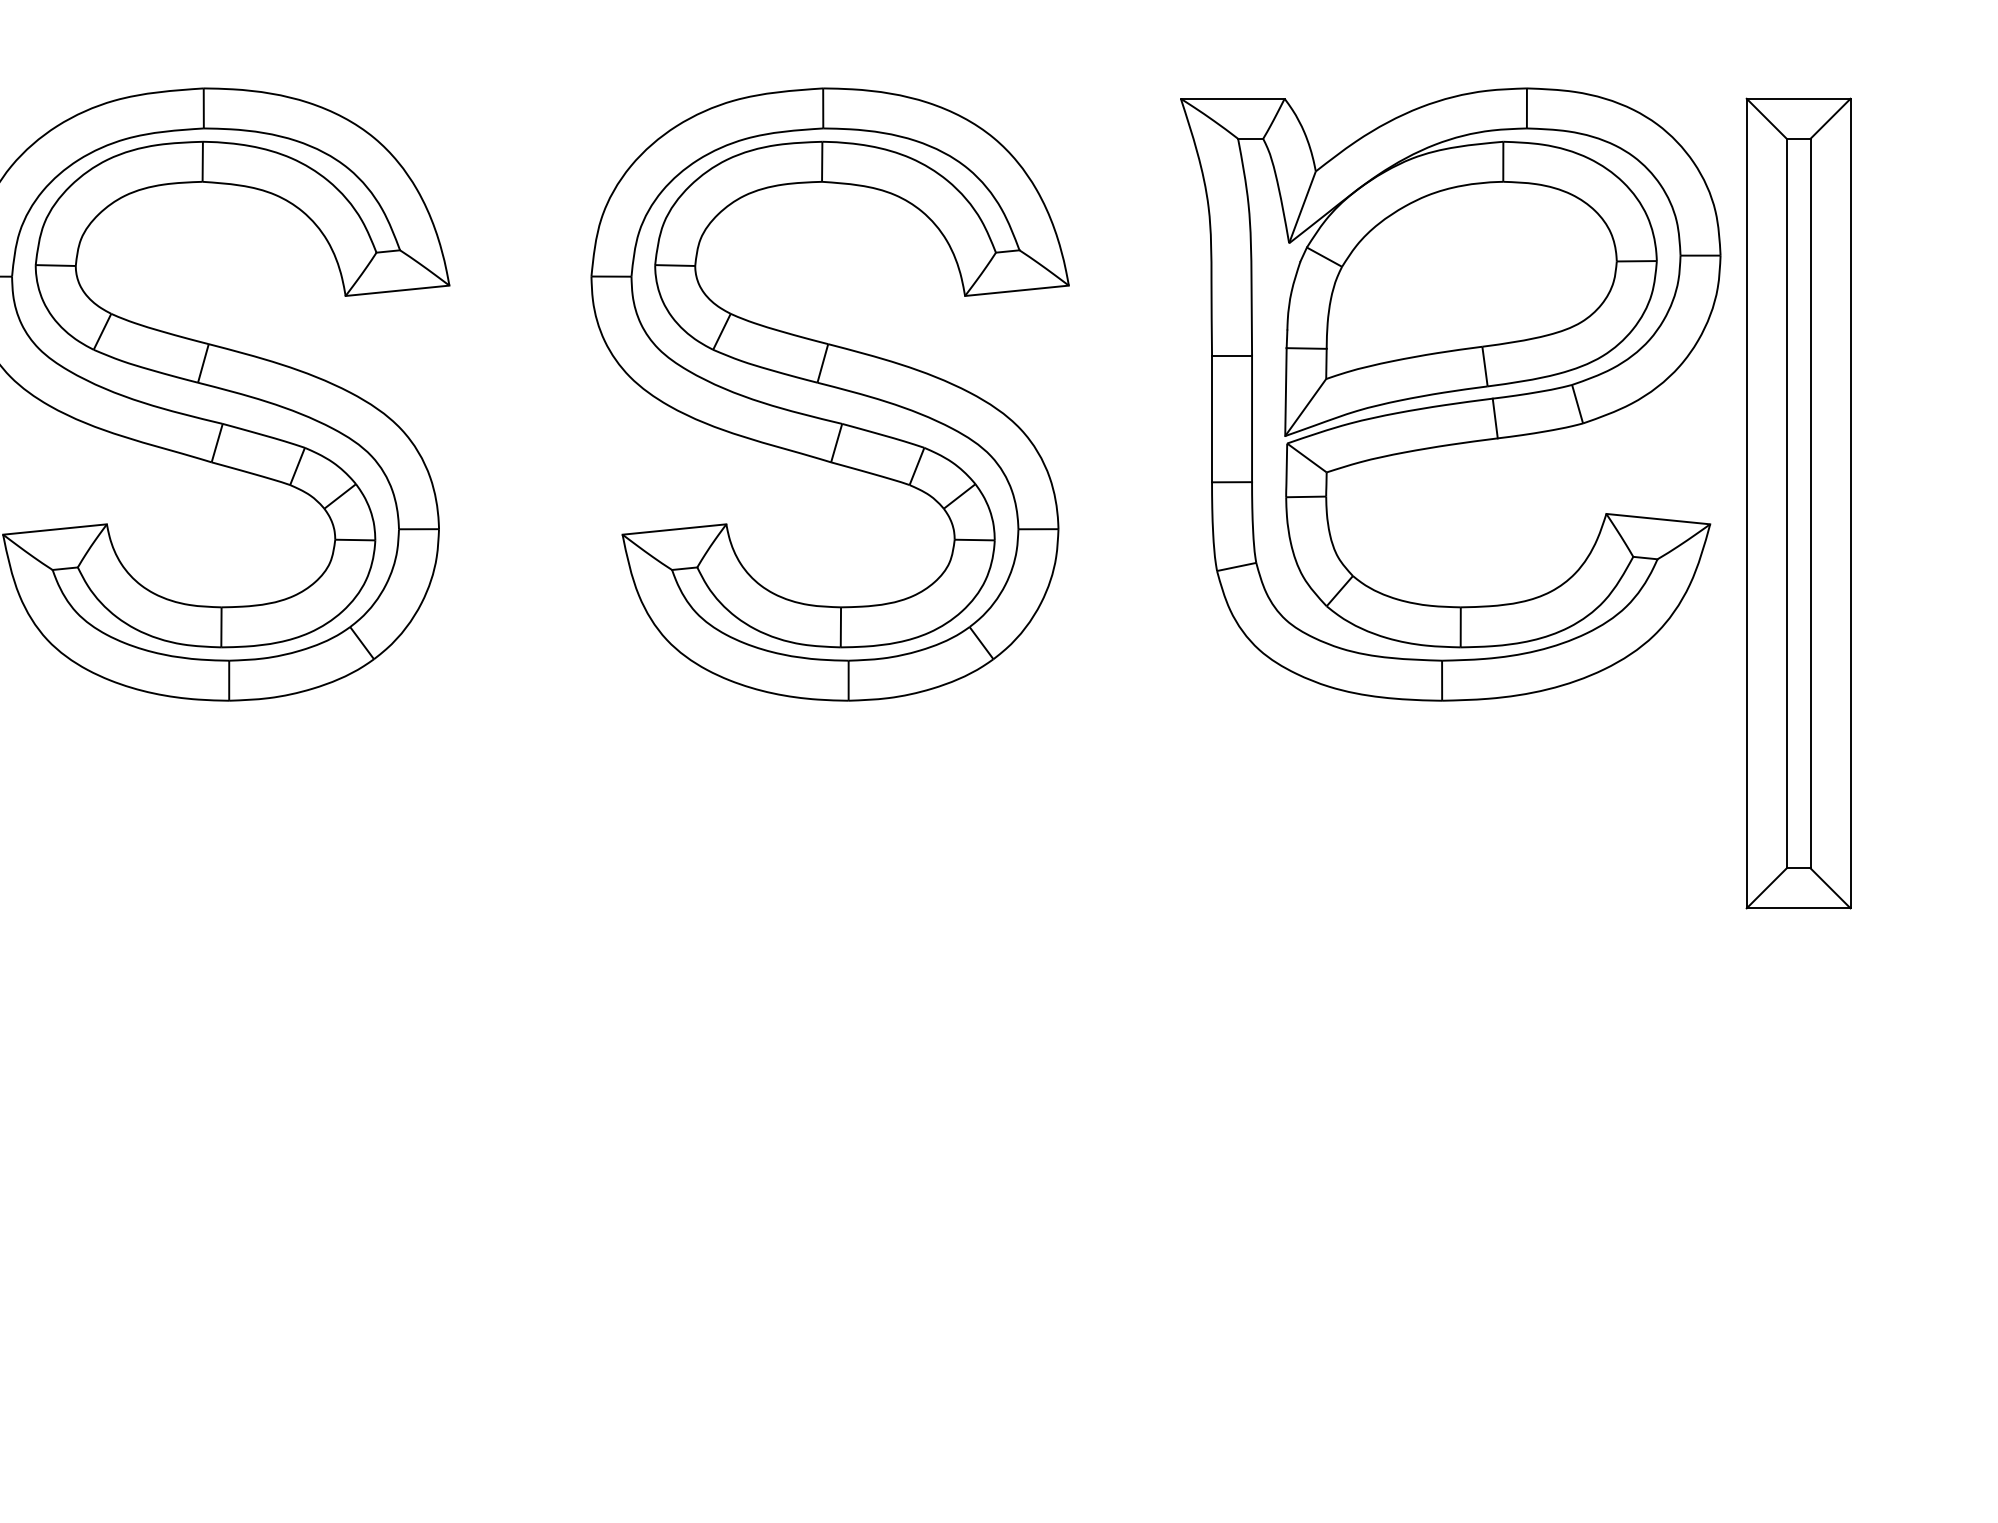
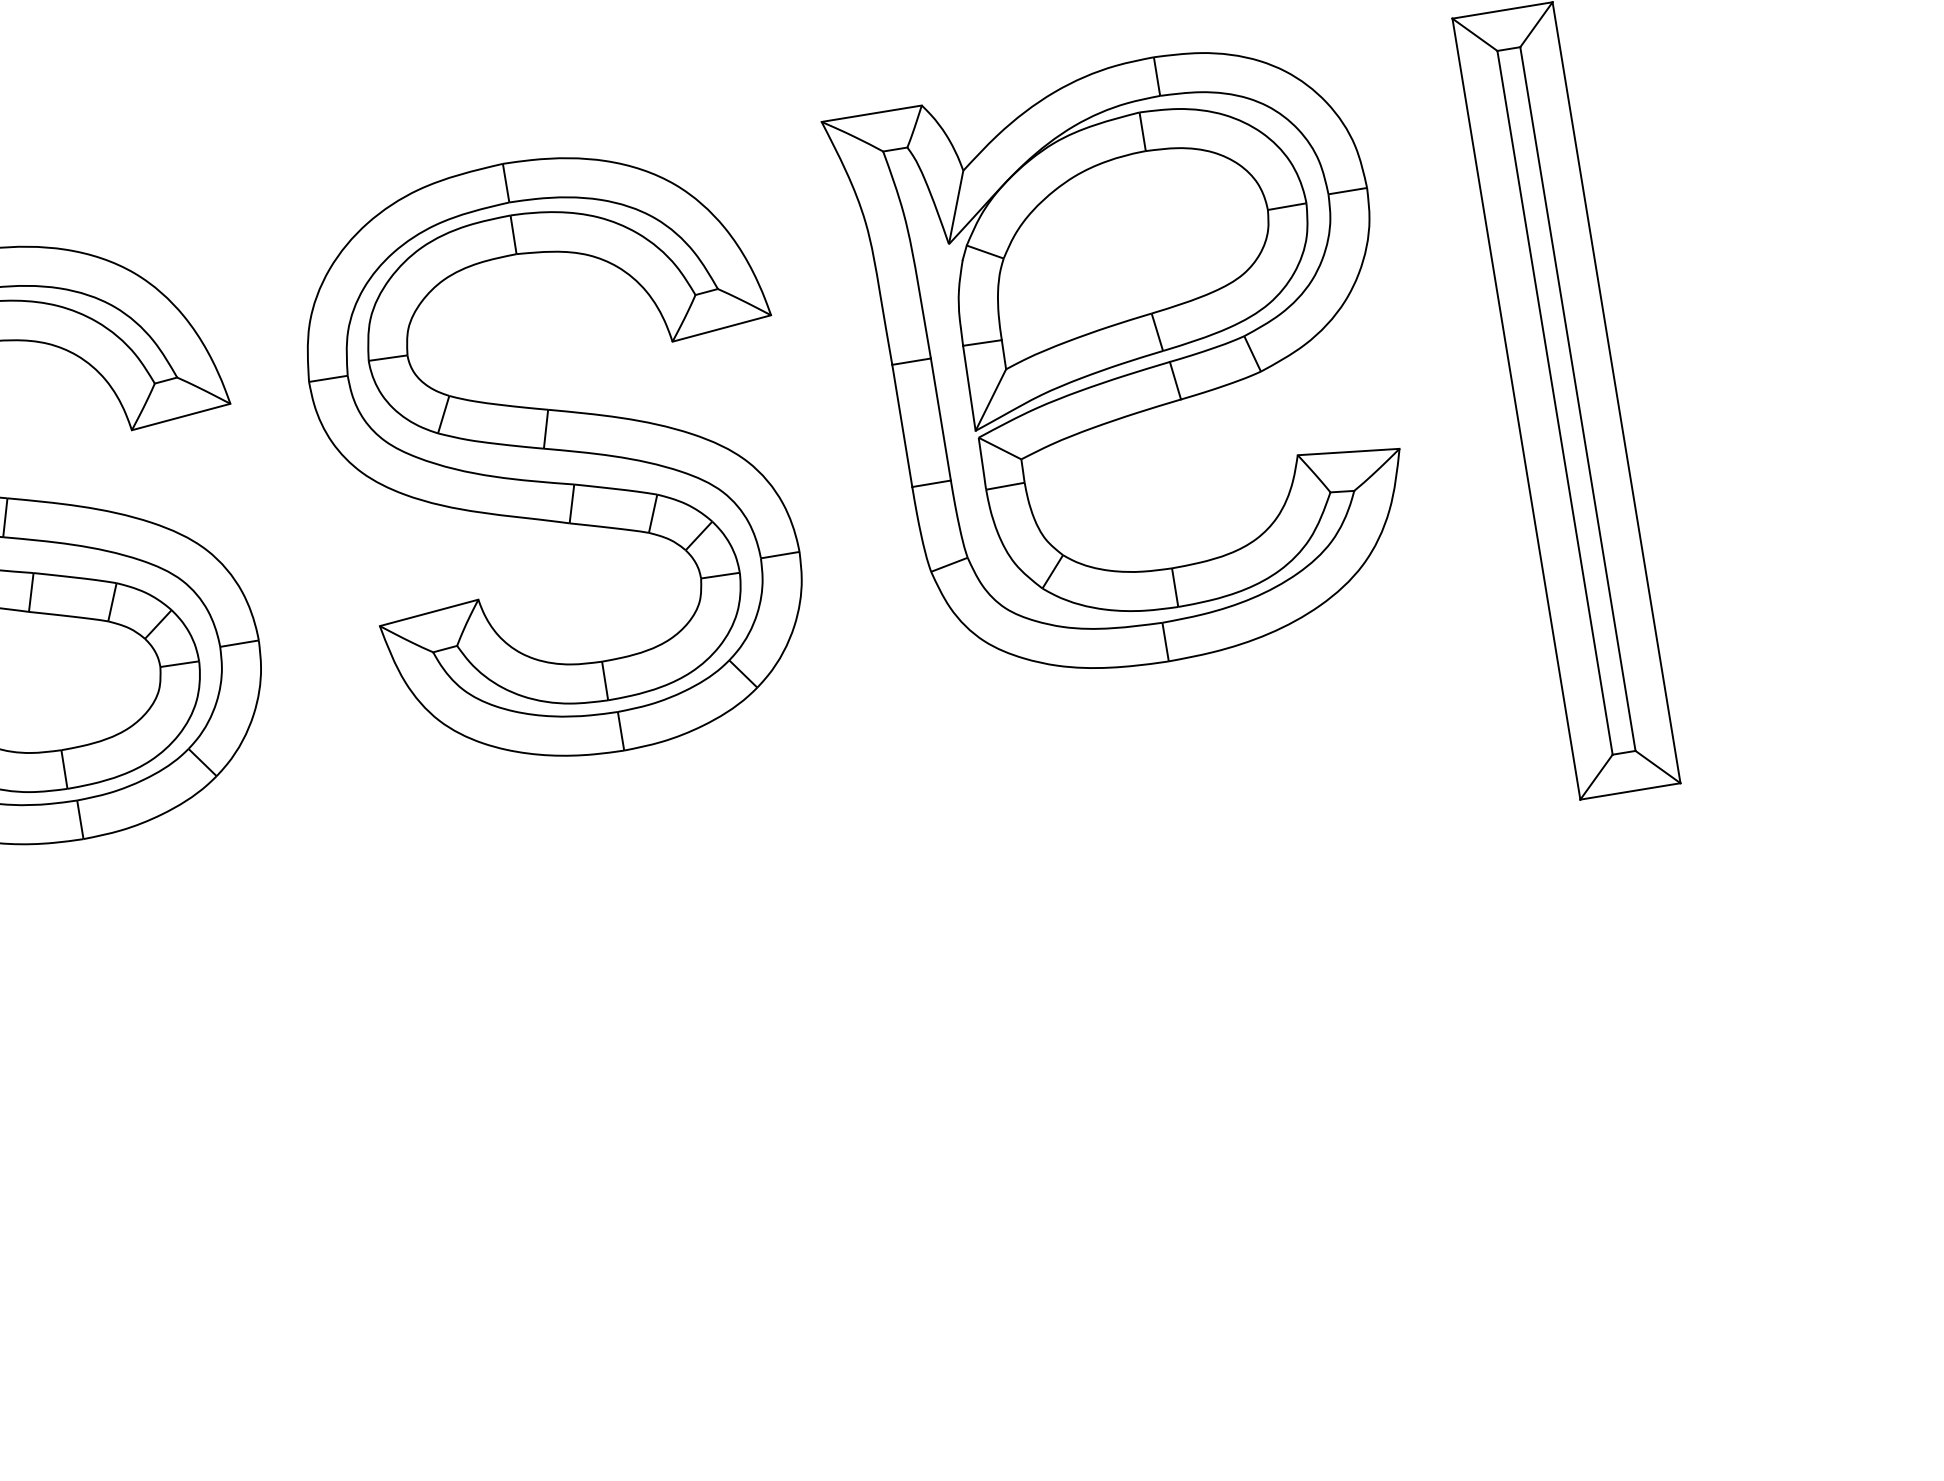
part: (829, 394) -> (557, 458), moved
part: (1450, 394) -> (1128, 364), moved

